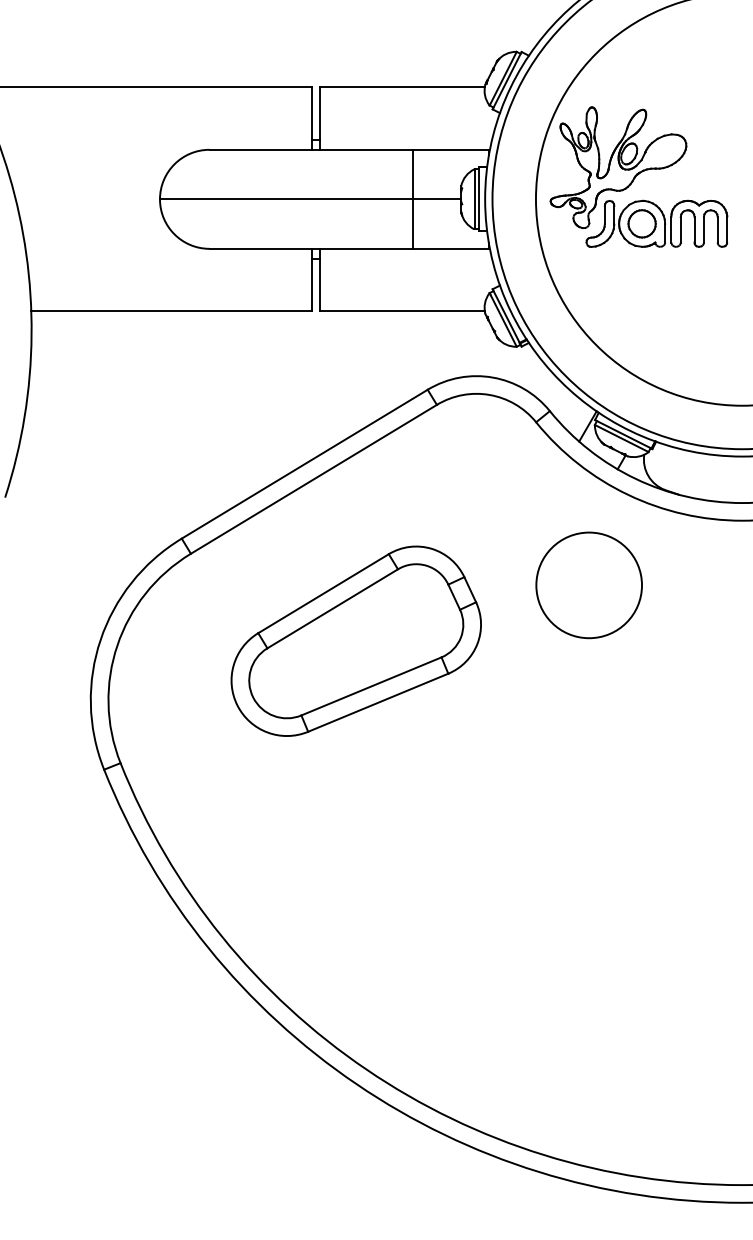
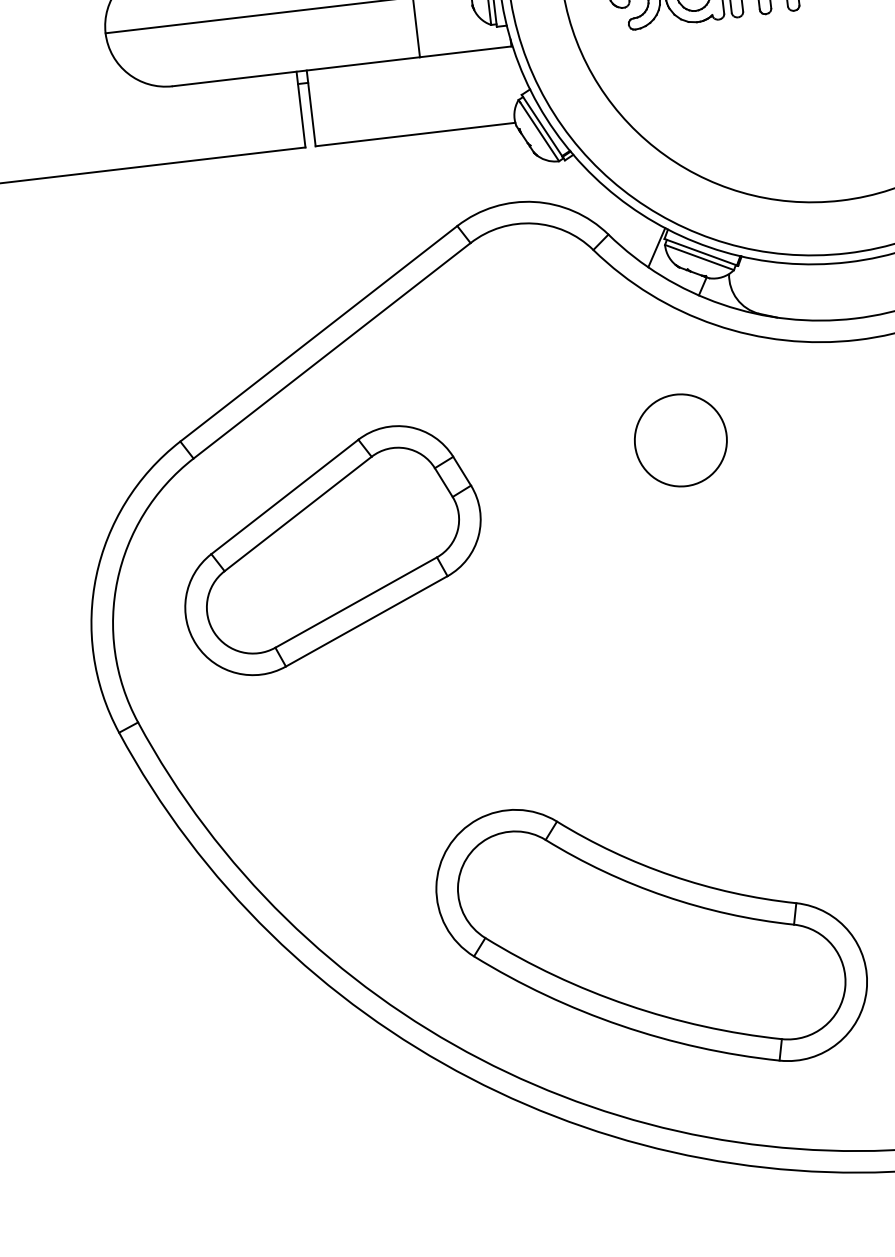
circle: (588, 585) -> (680, 440), size x0.71
part: (355, 640) -> (330, 549), moved
part: (518, 985) -> (652, 935), added

